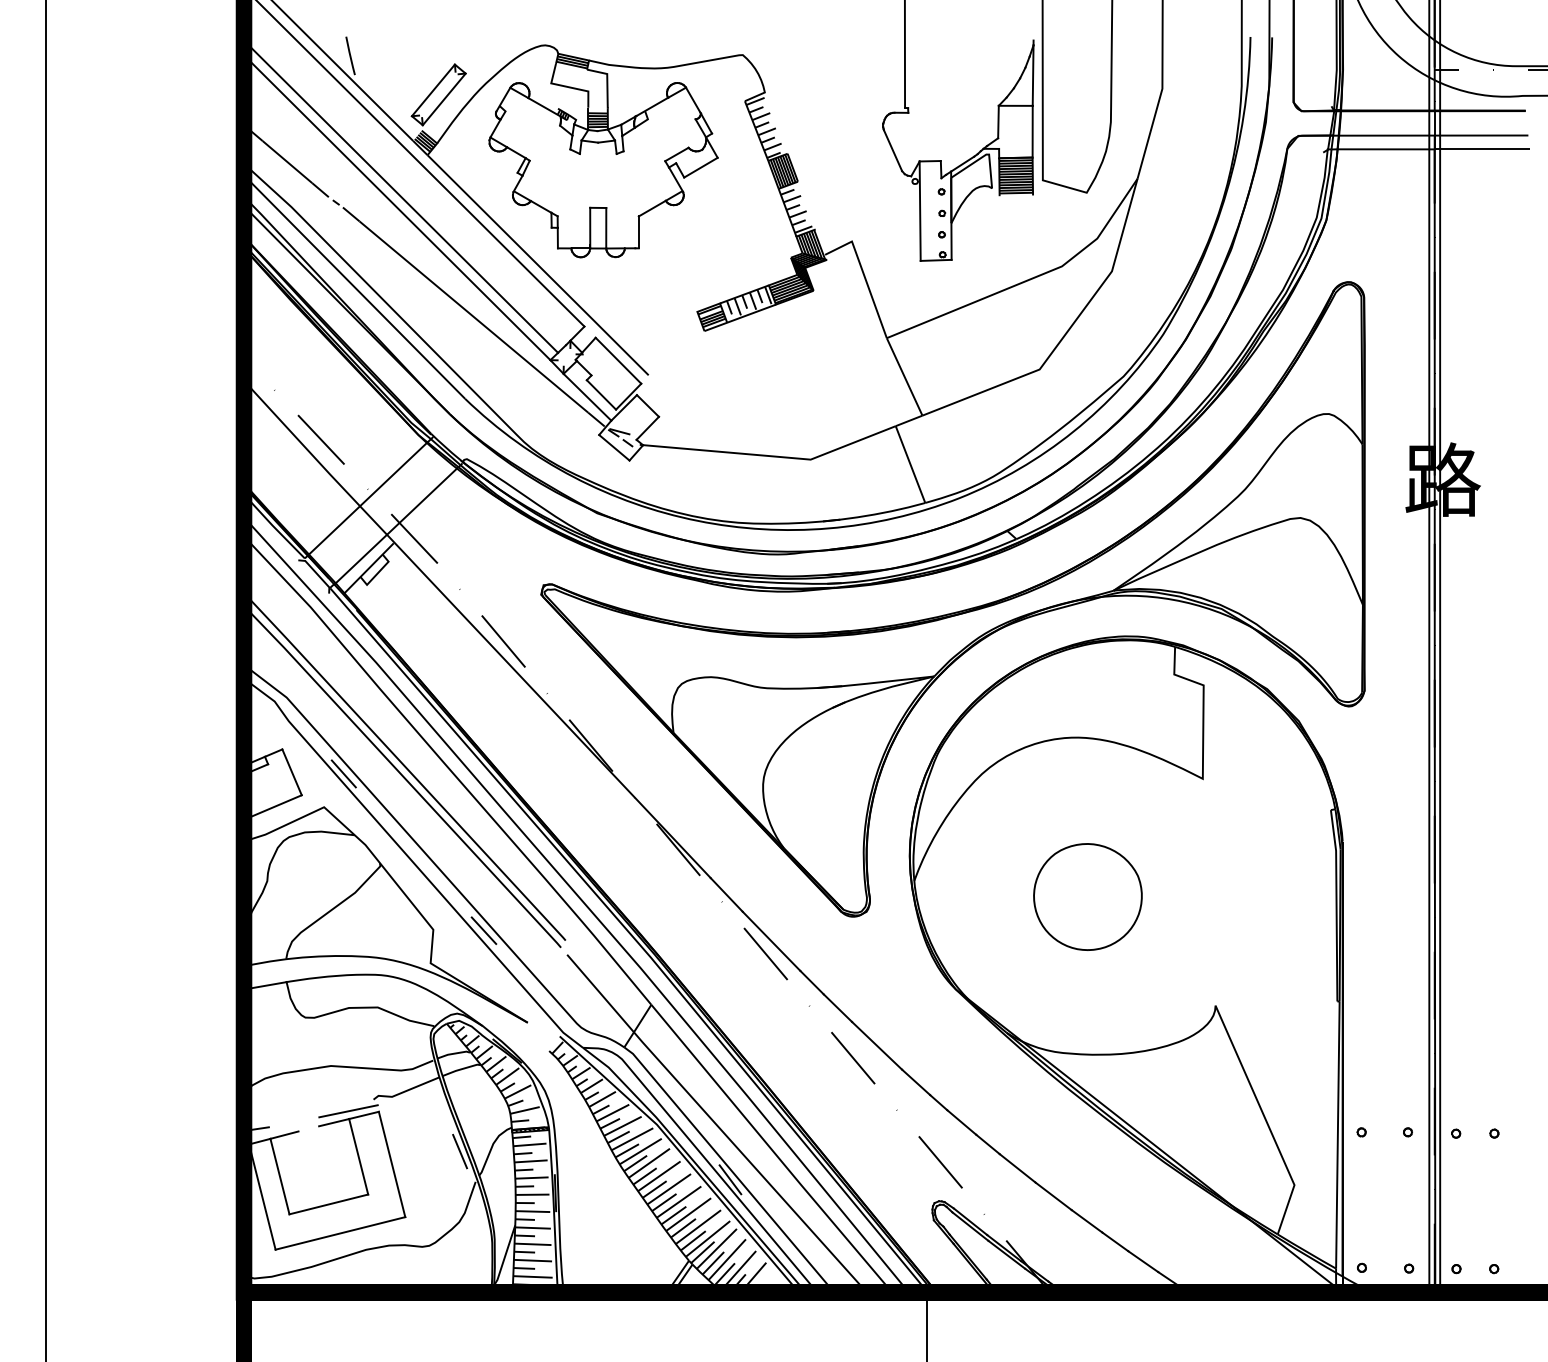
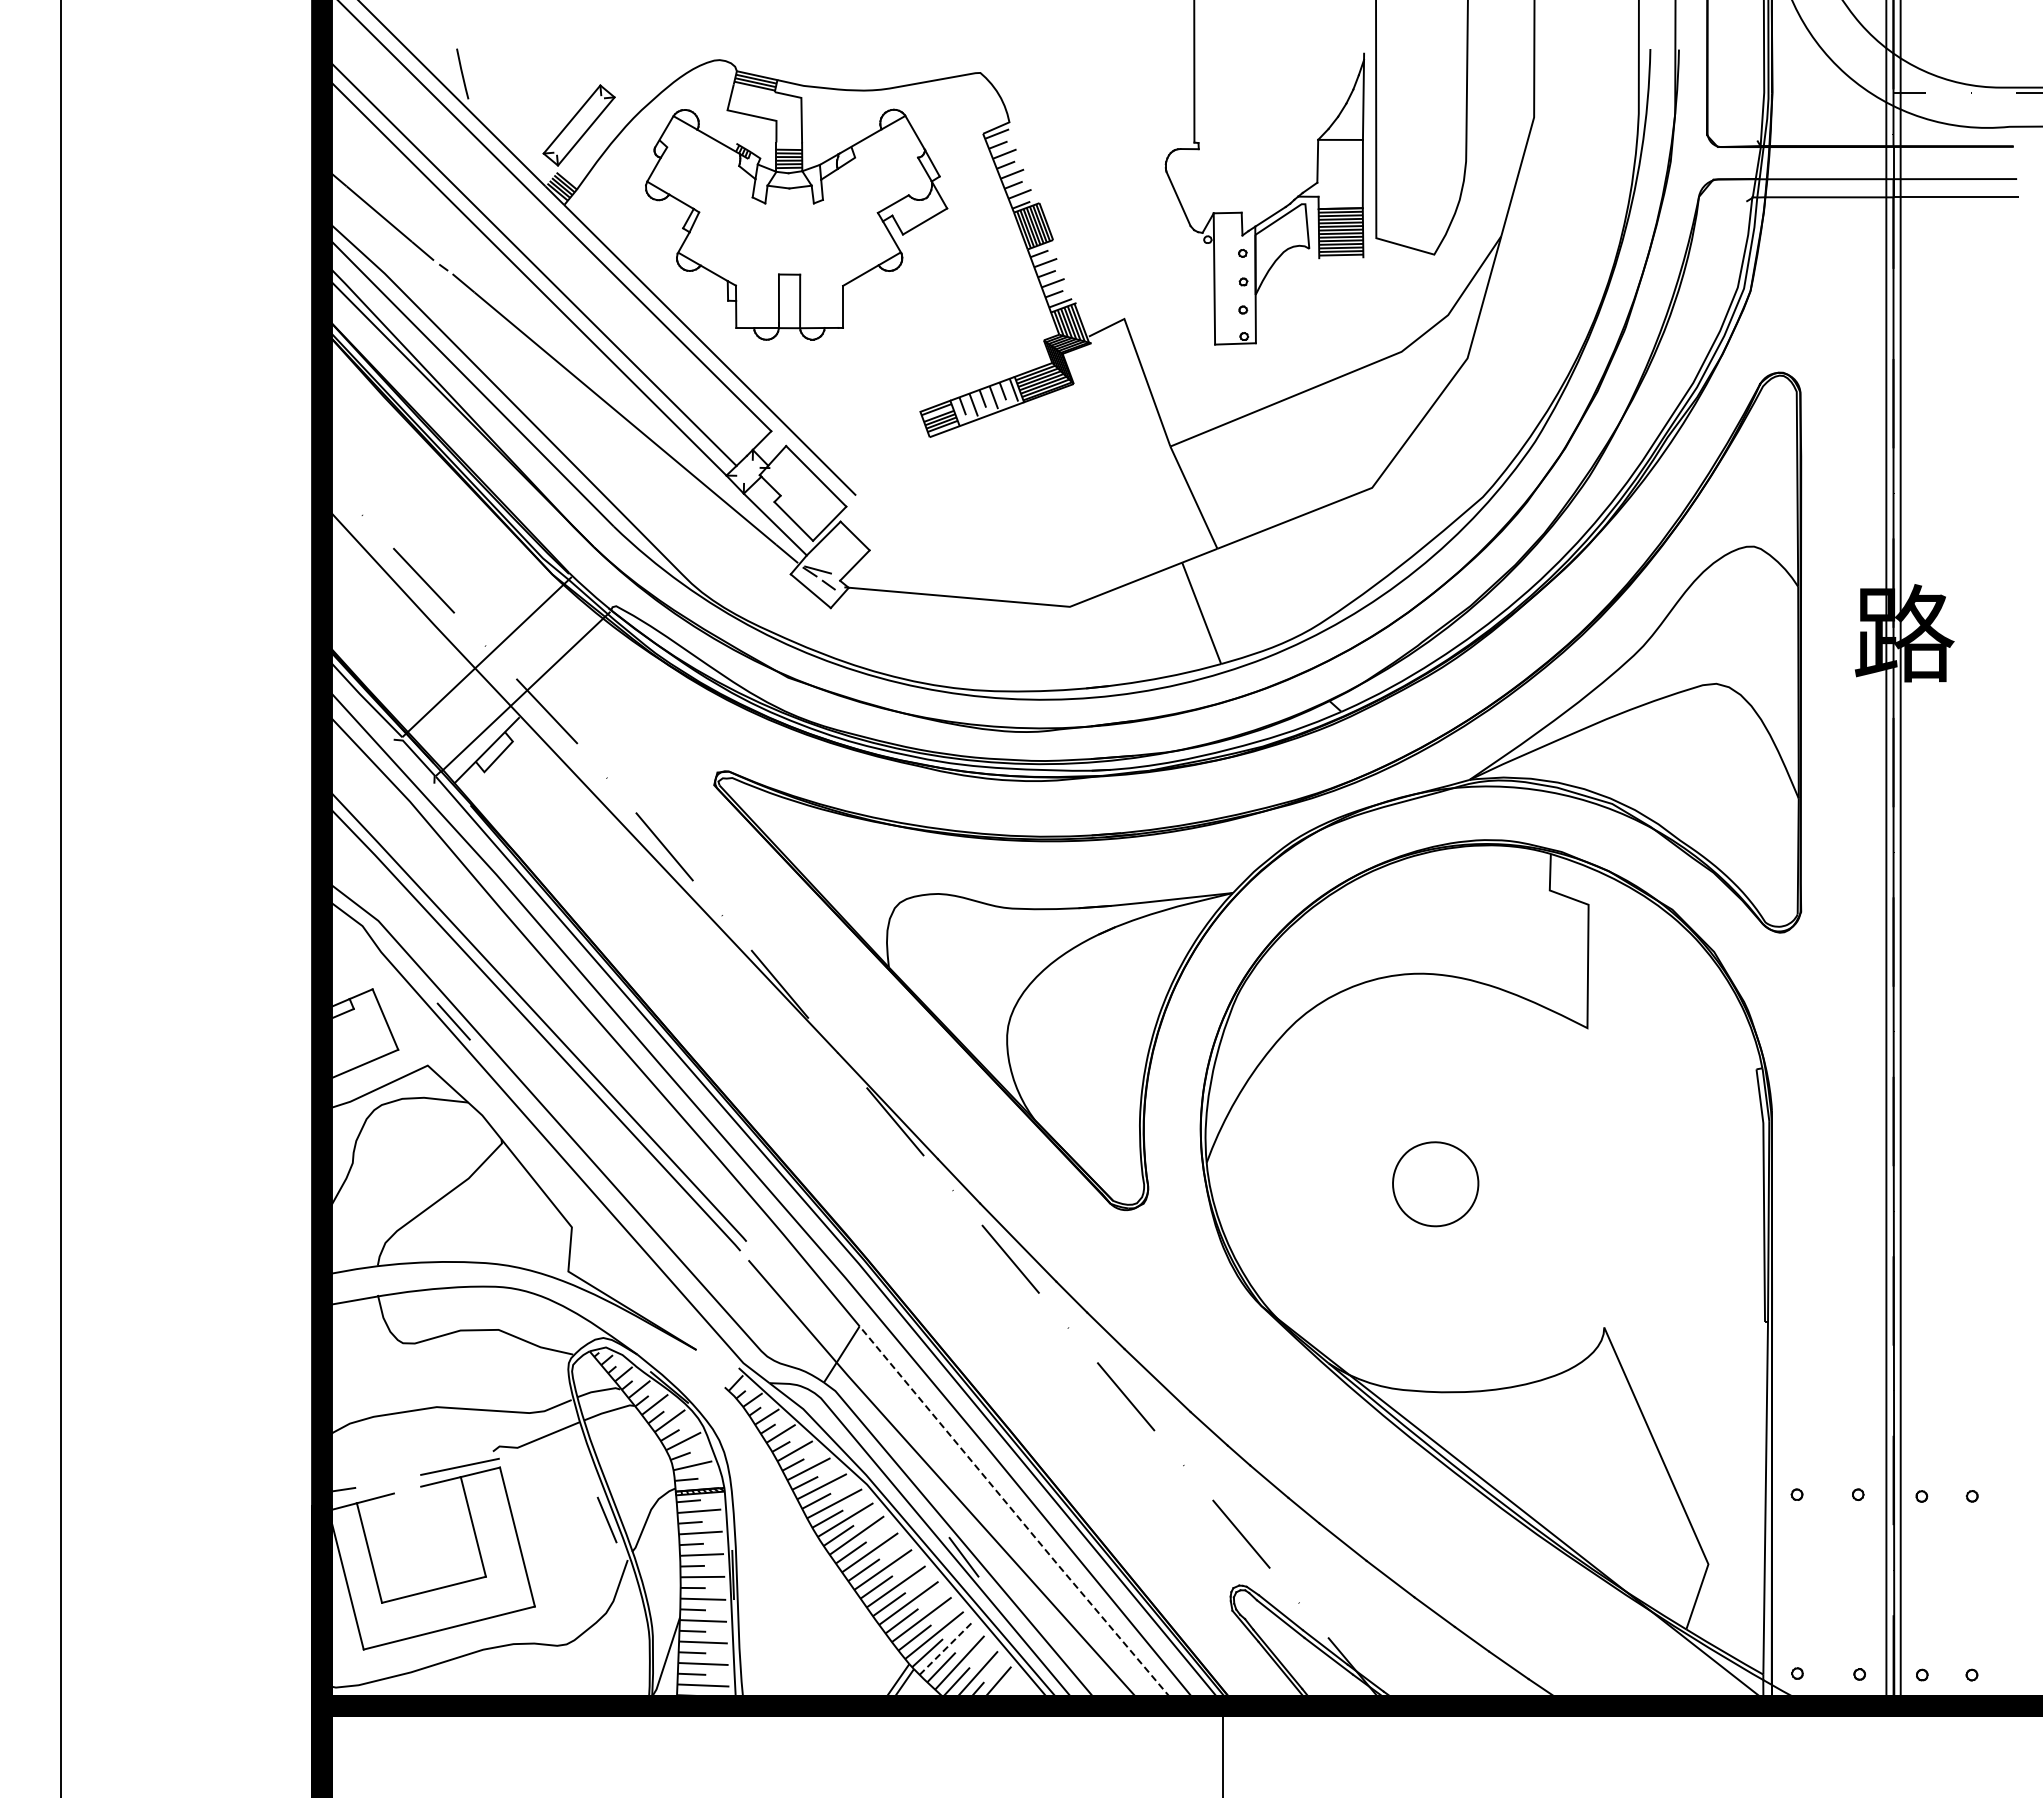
part: (1087, 897) -> (1435, 1184), size x0.6
line: (483, 930) -> (638, 1228), removed
line: (770, 1148) -> (1017, 1516), solid -> dashed
line: (717, 1248) -> (946, 1648), solid -> dashed

